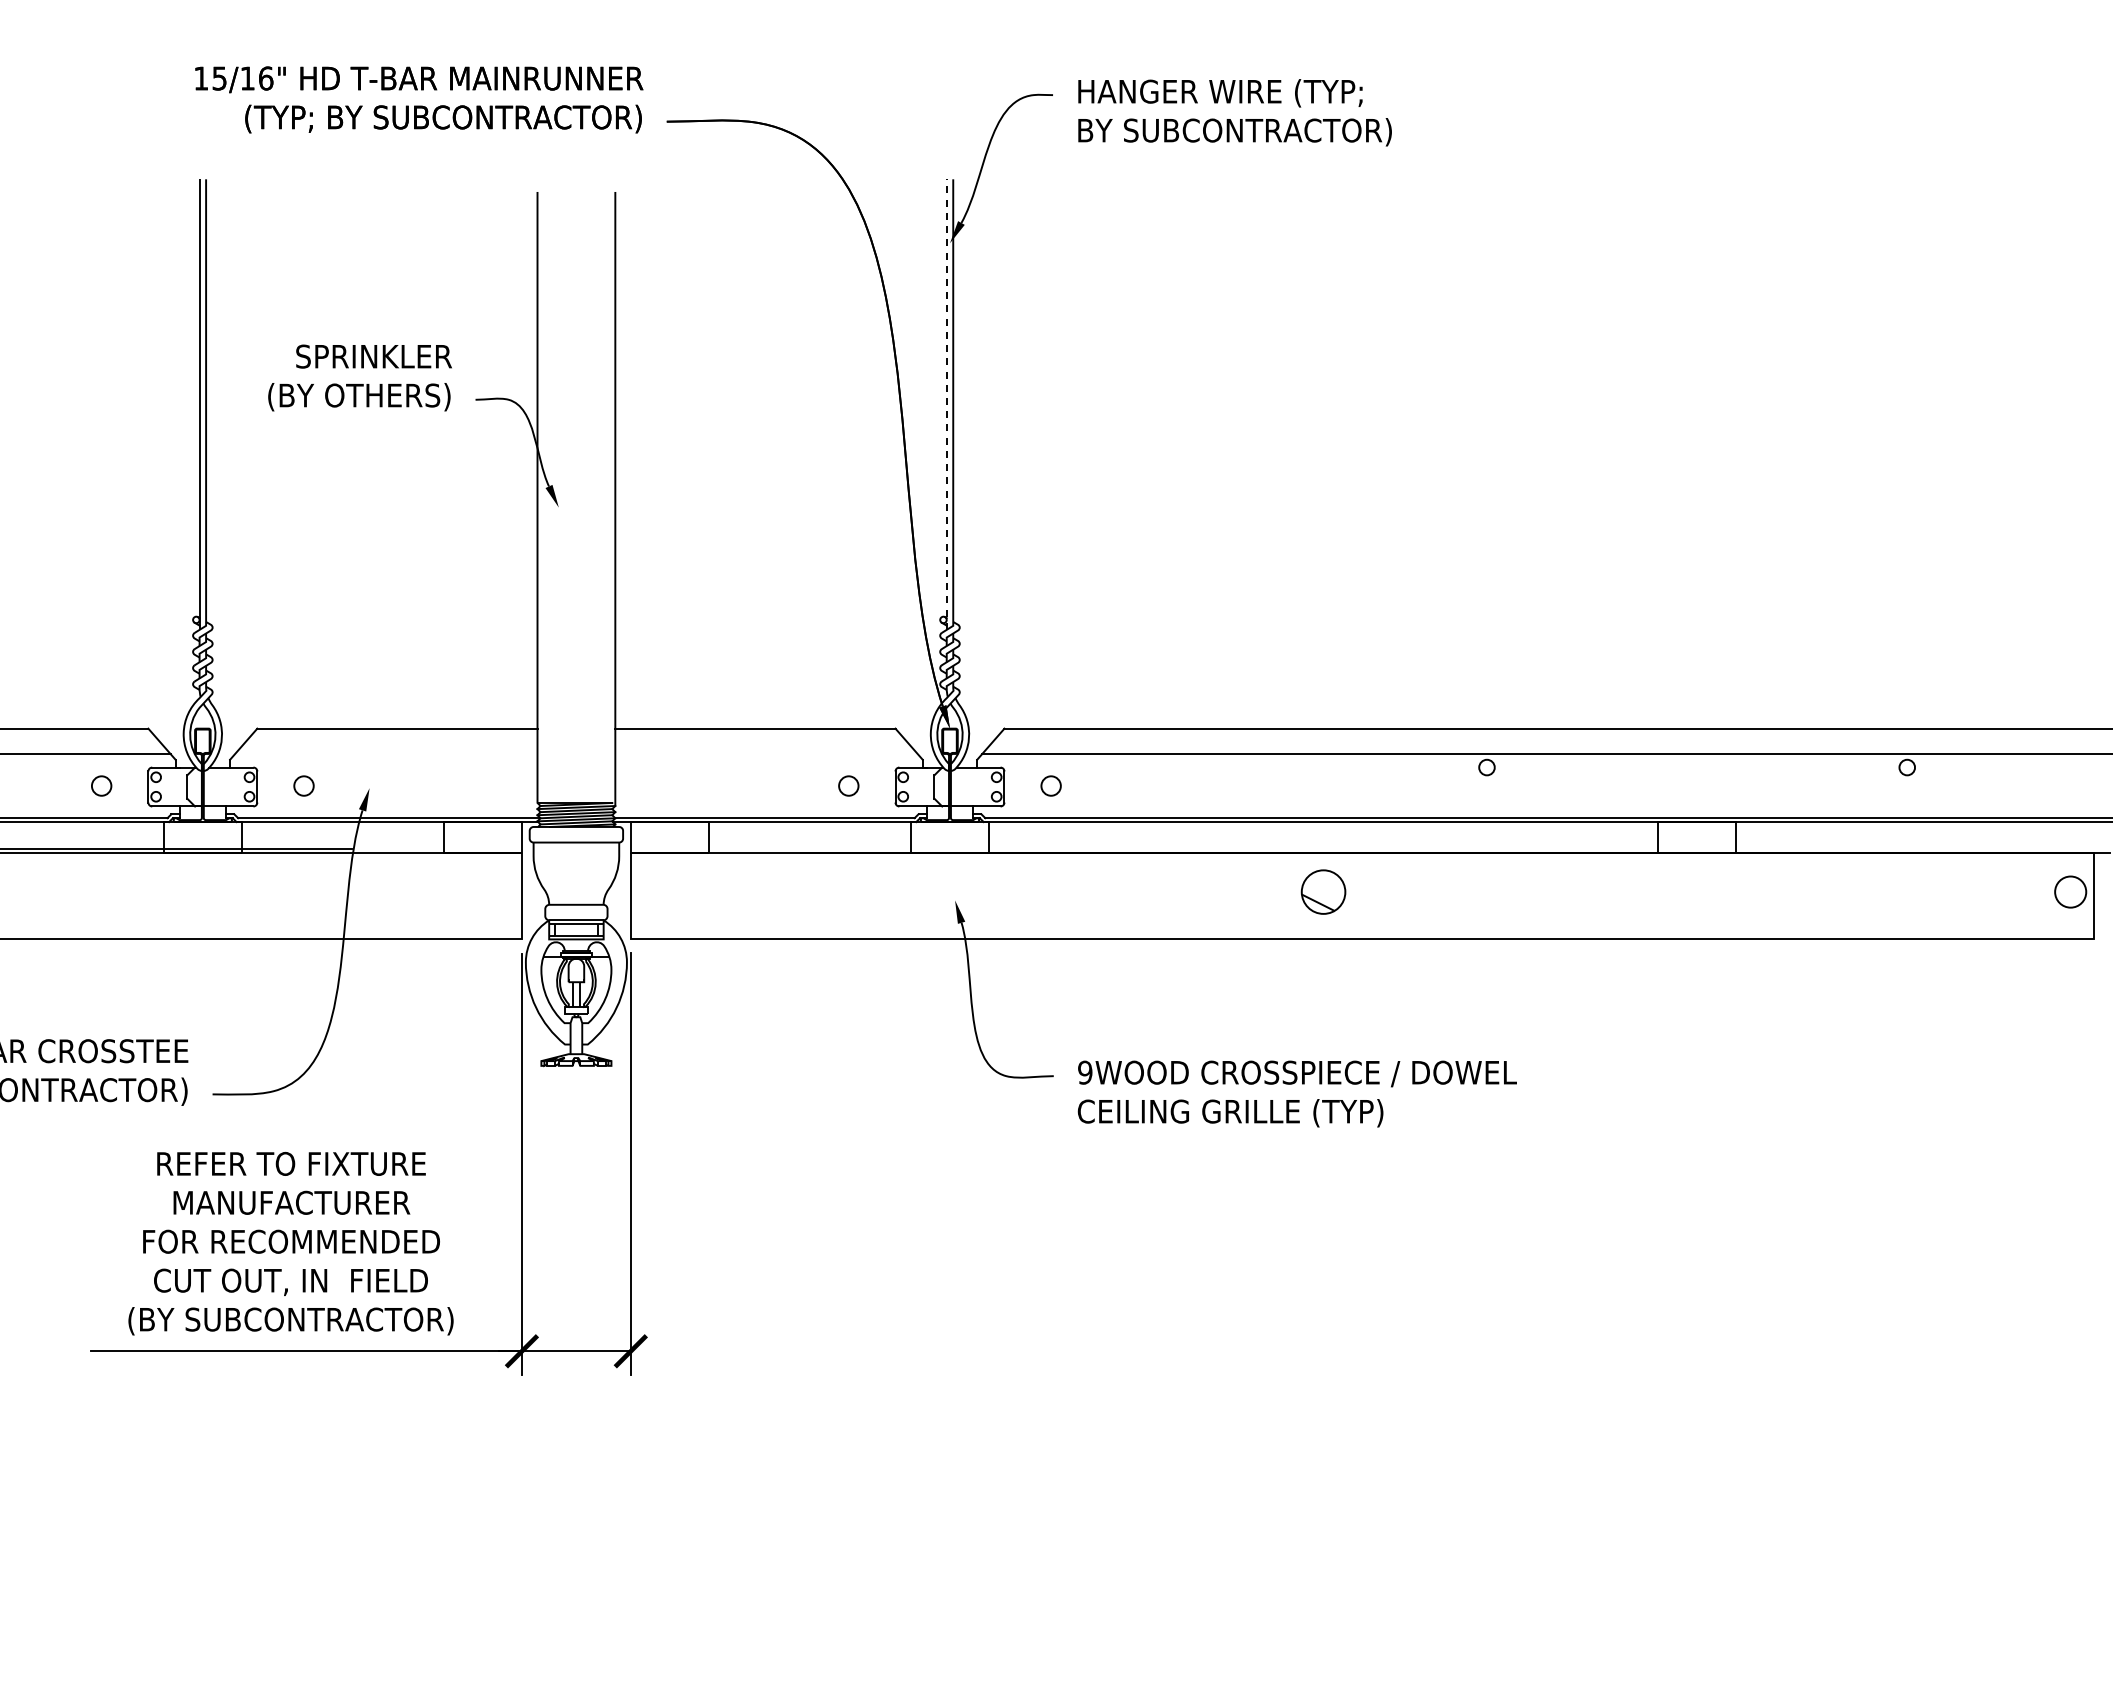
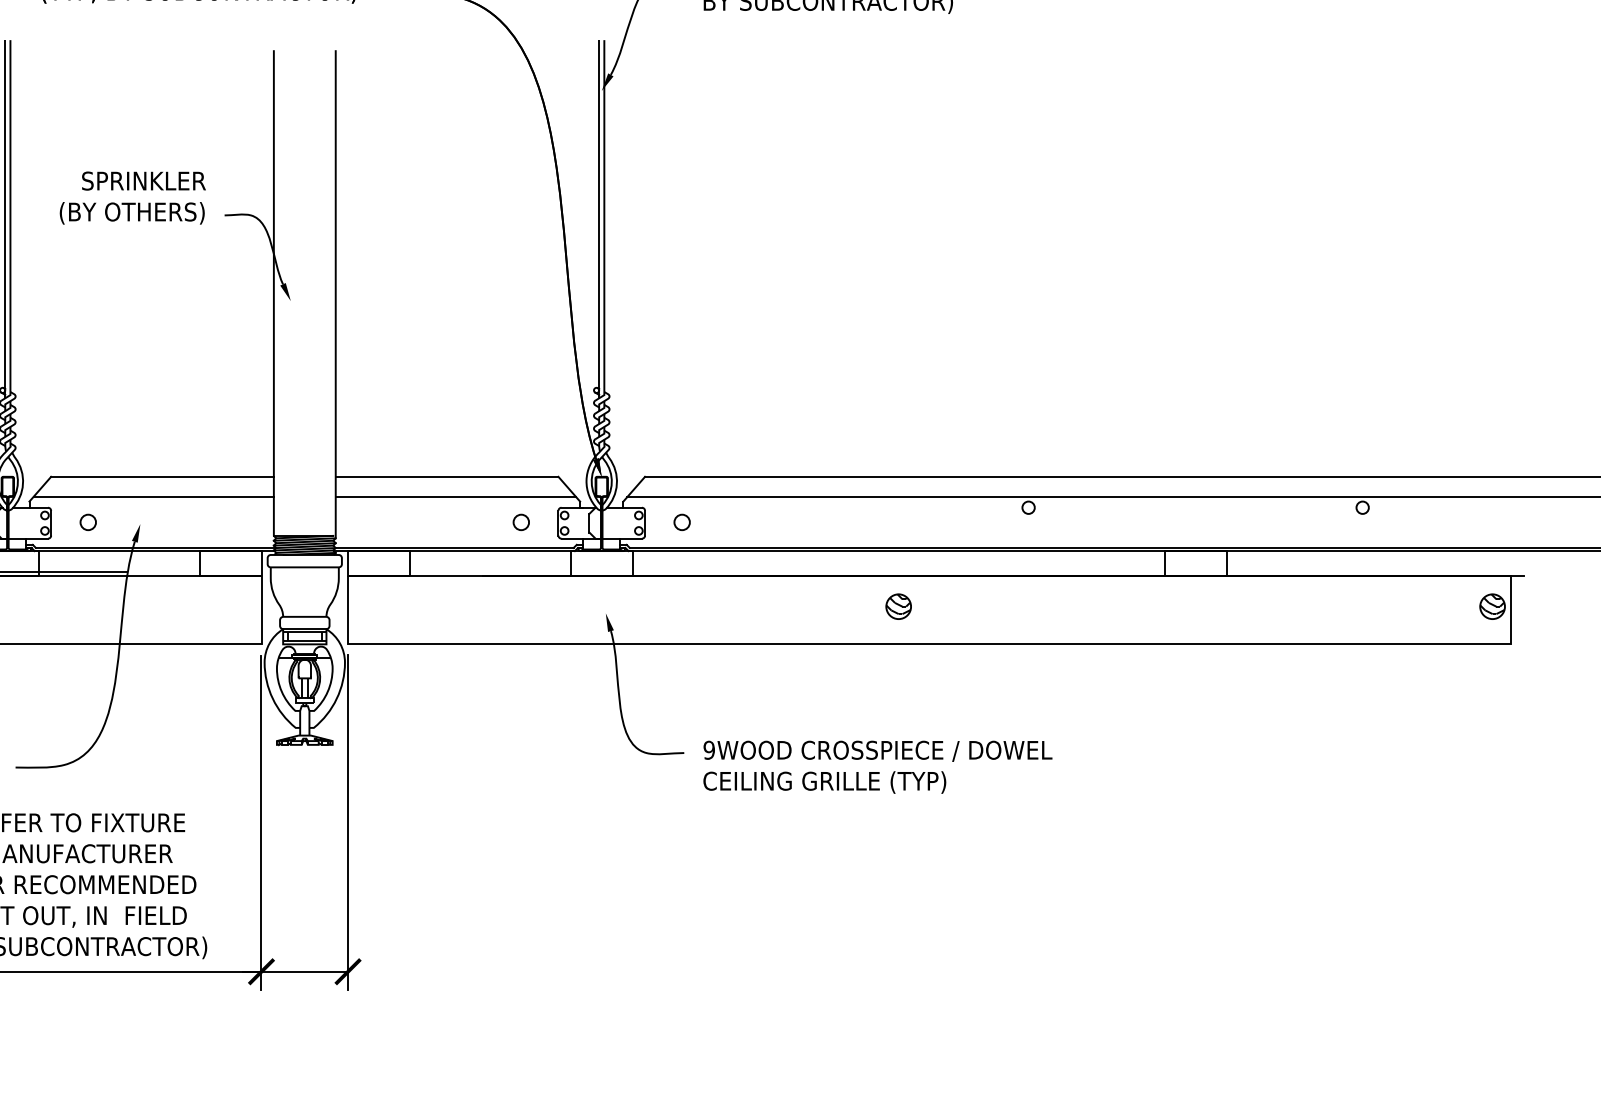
line: (946, 404) -> (598, 219), dashed -> solid
line: (386, 753) -> (153, 496), added
line: (766, 753) -> (455, 496), added
hatch: (2070, 888) -> (1492, 603), added
part: (1323, 891) -> (898, 606), size x0.71

